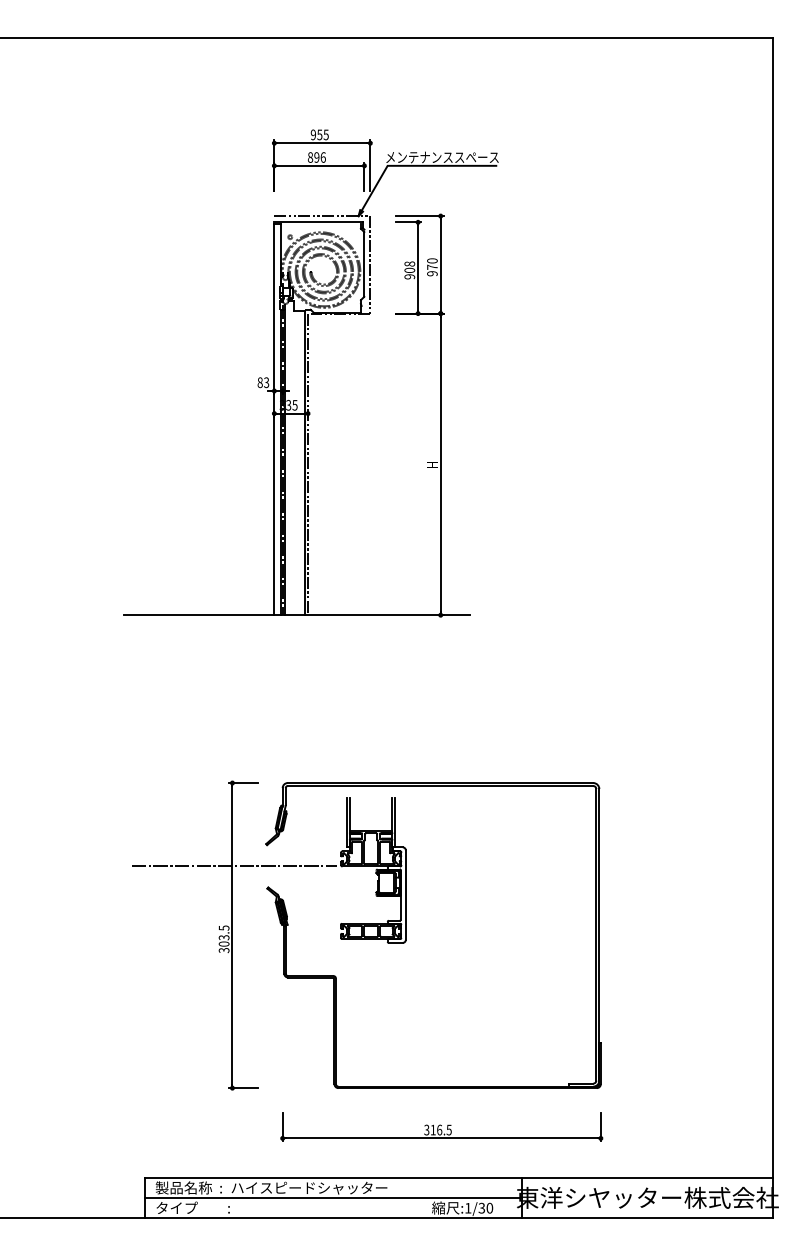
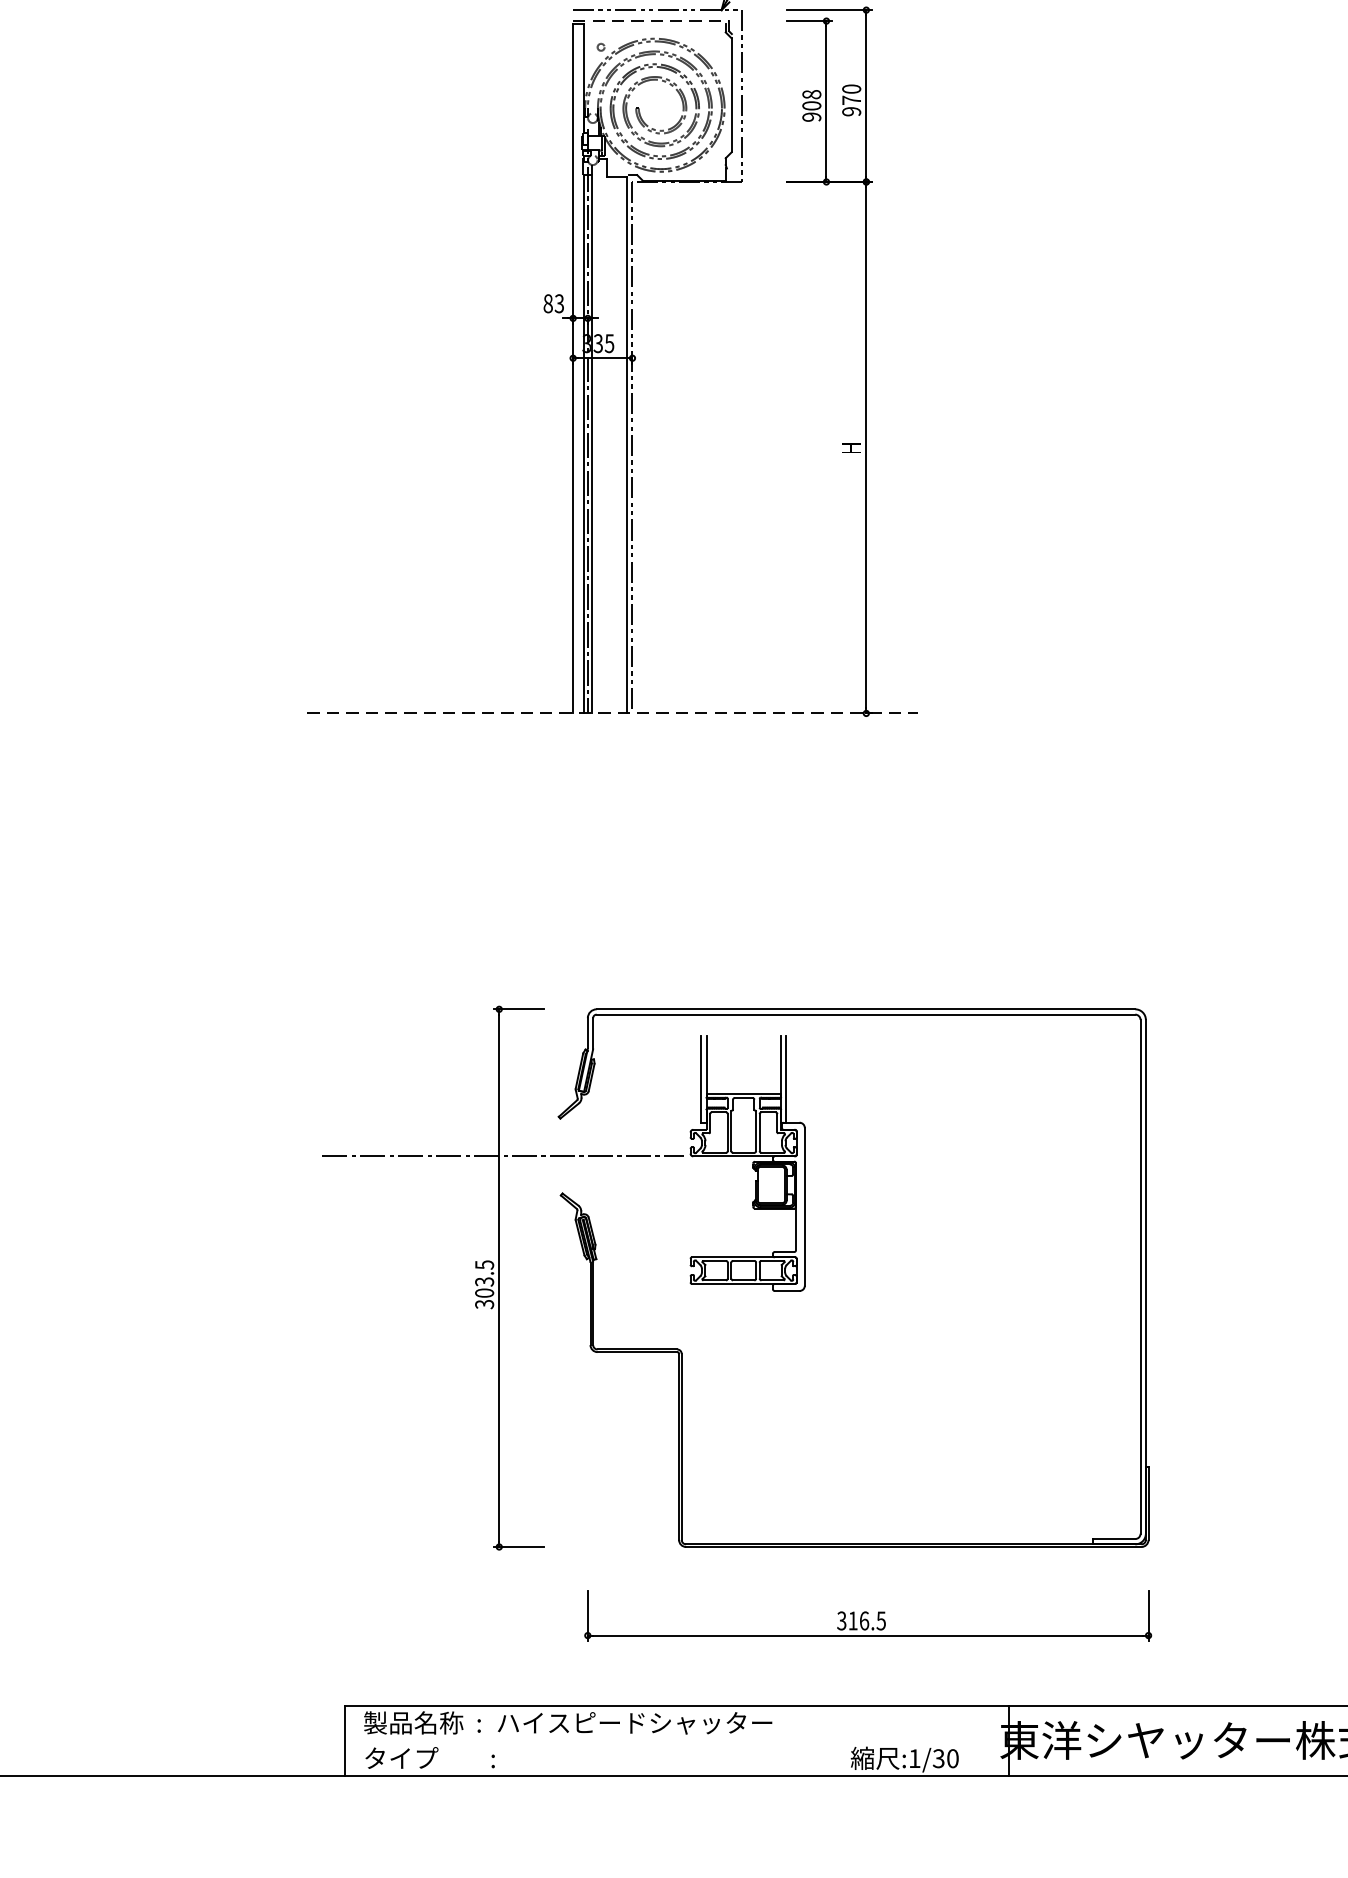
line: (319, 222) -> (652, 21), solid -> dashed
line: (297, 615) -> (613, 714), solid -> dashed
line: (332, 1198) -> (675, 1741), removed

